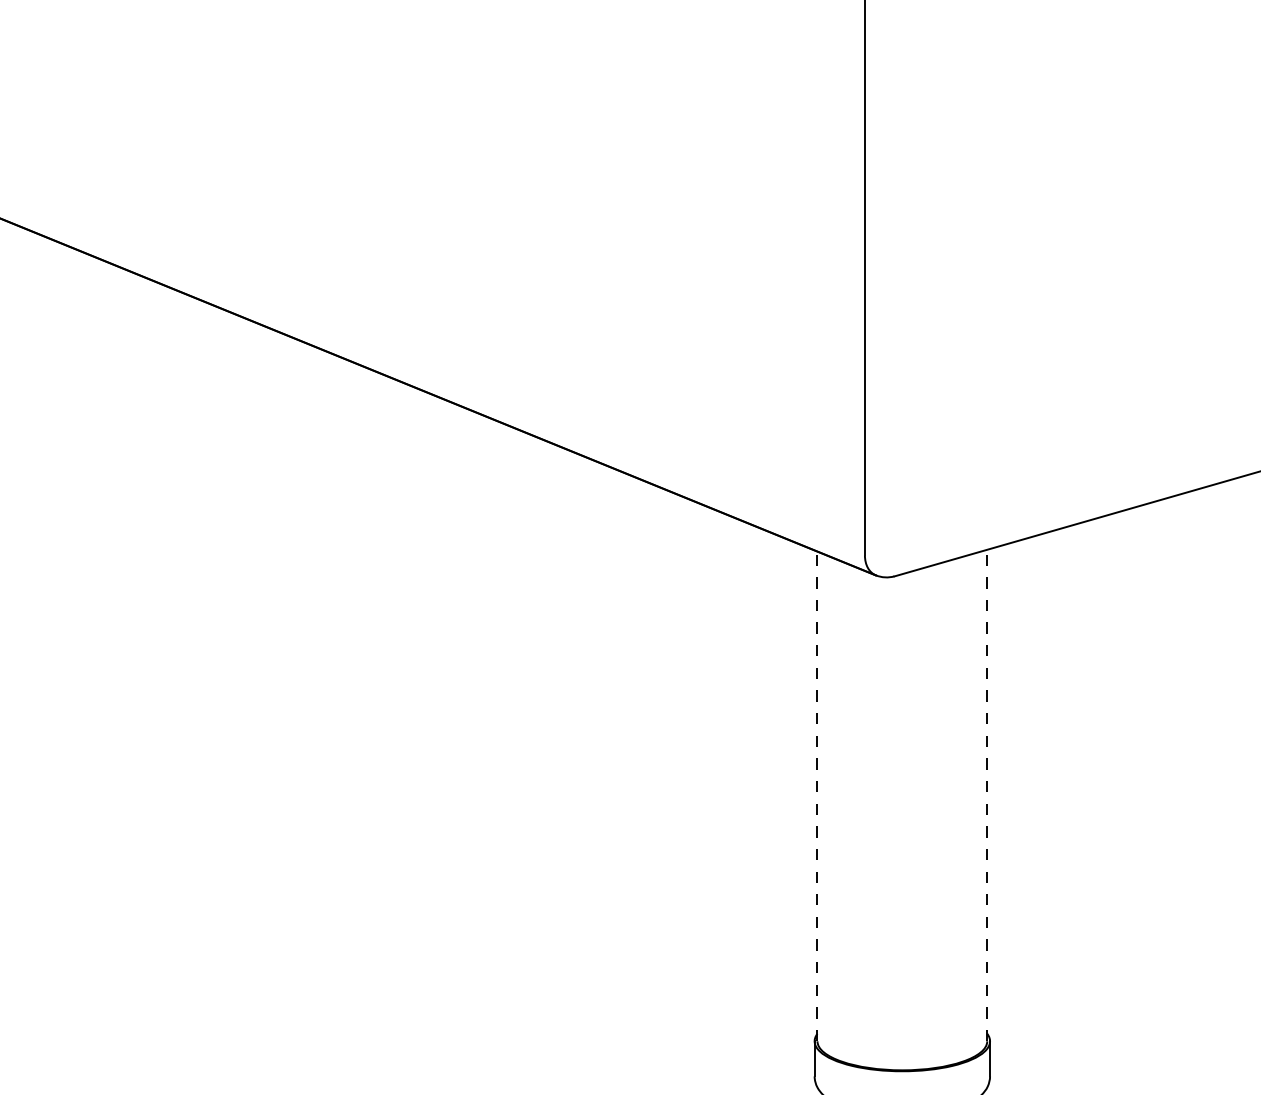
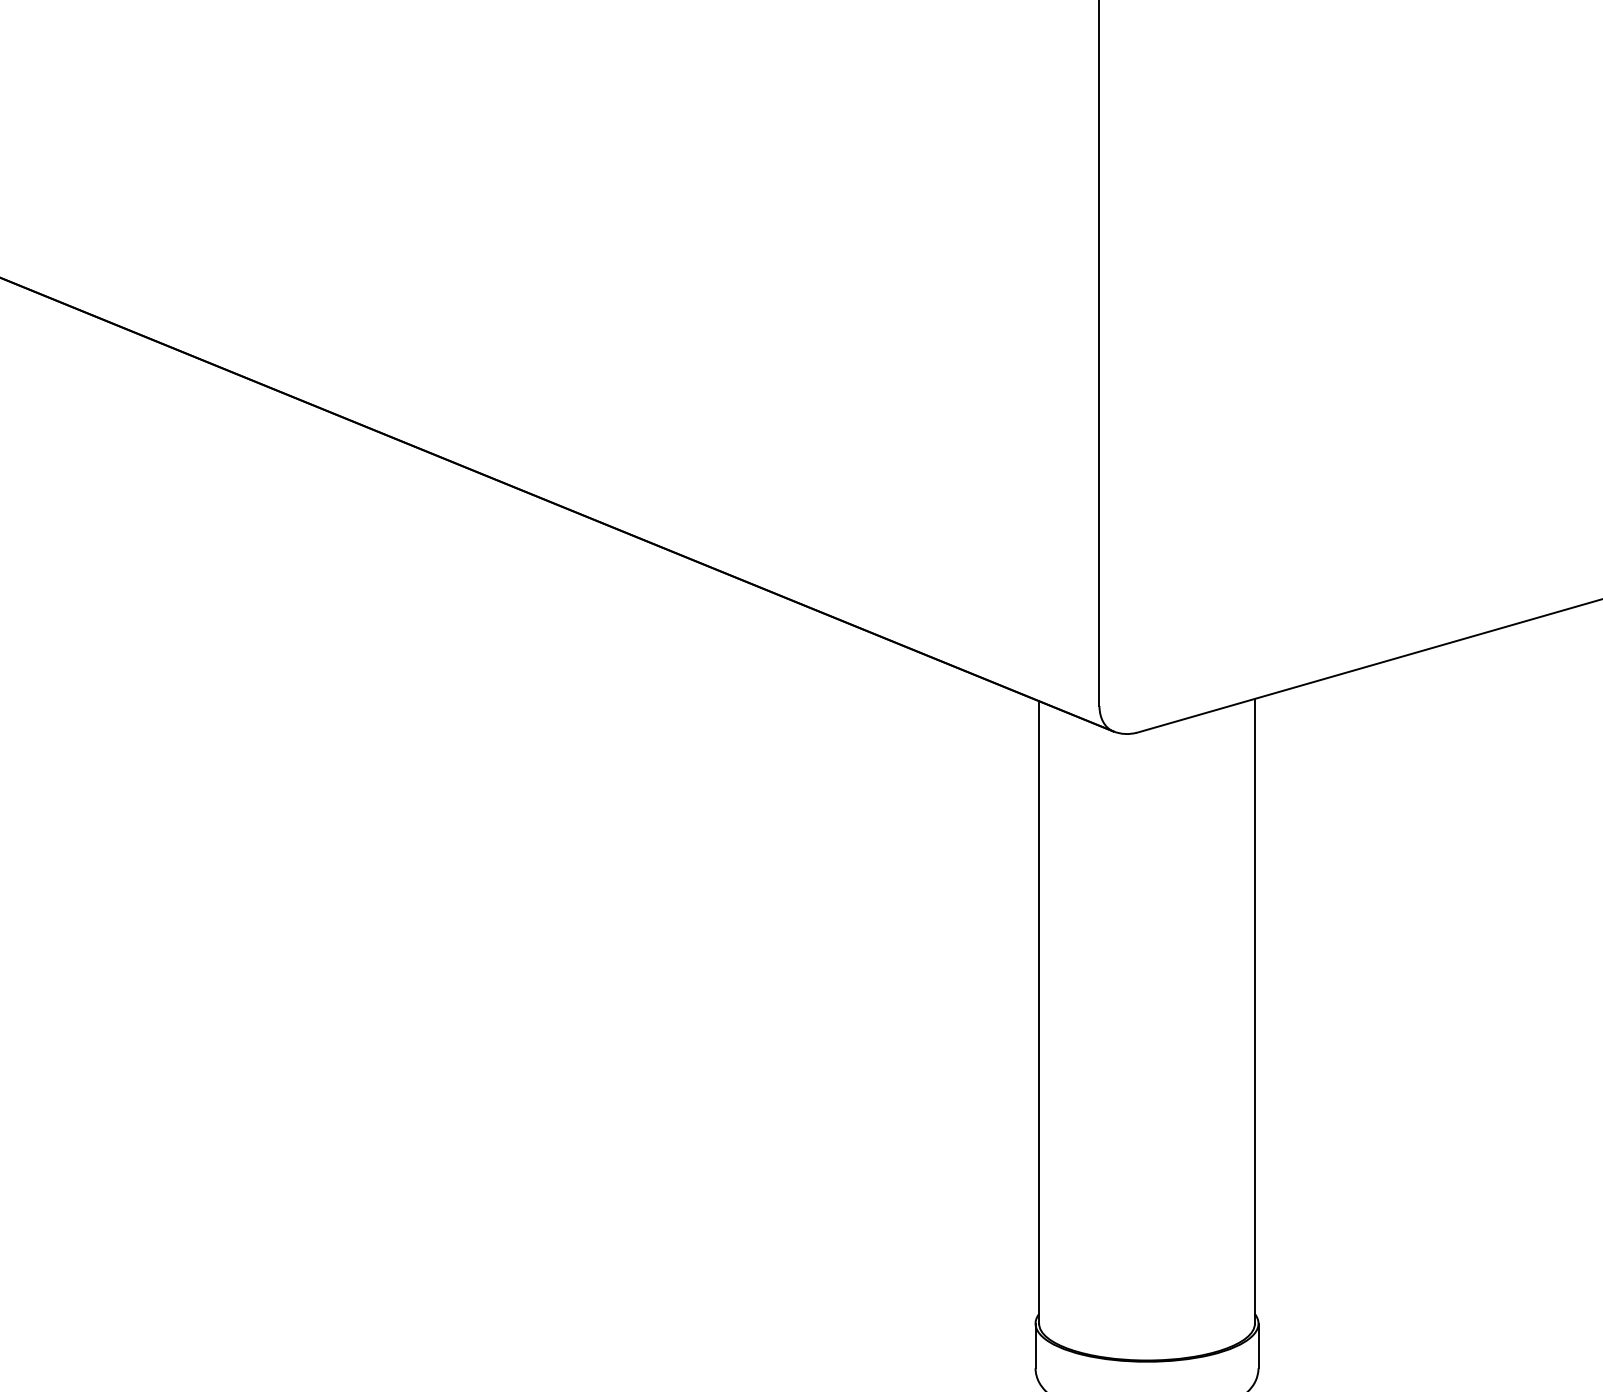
line: (987, 795) -> (1255, 1011), dashed -> solid
line: (817, 796) -> (1039, 1012), dashed -> solid

